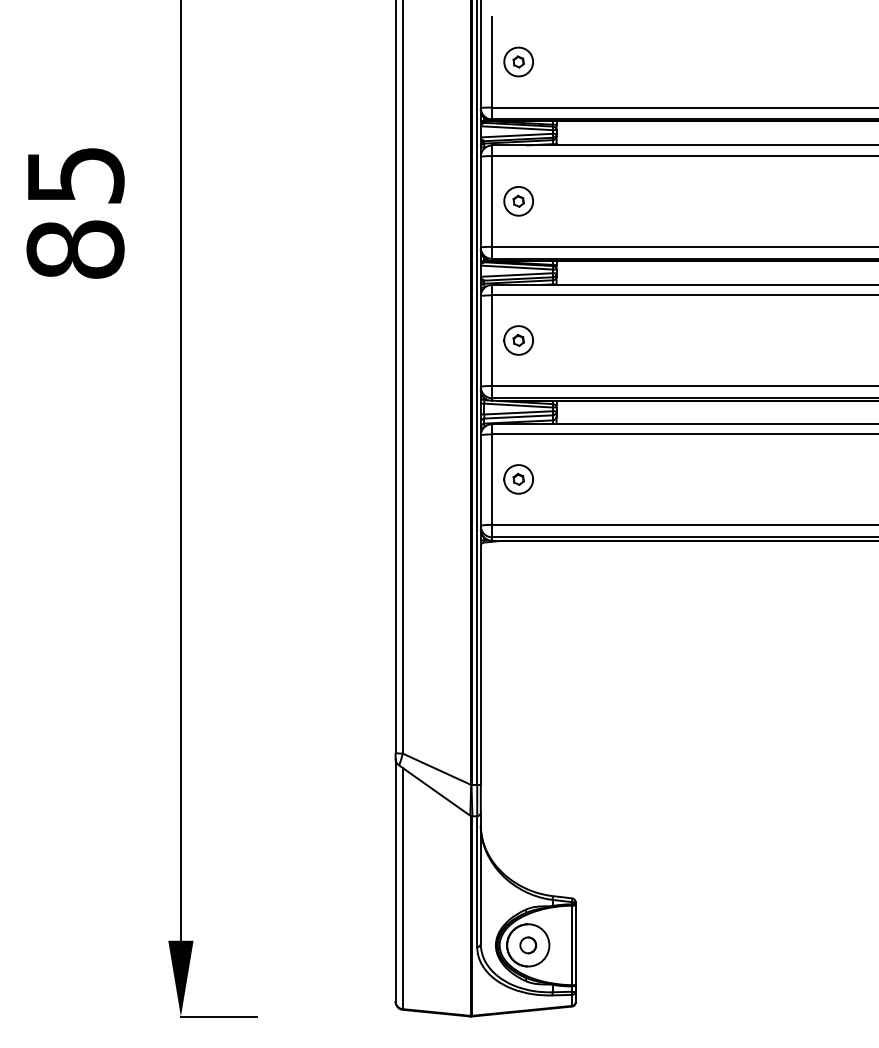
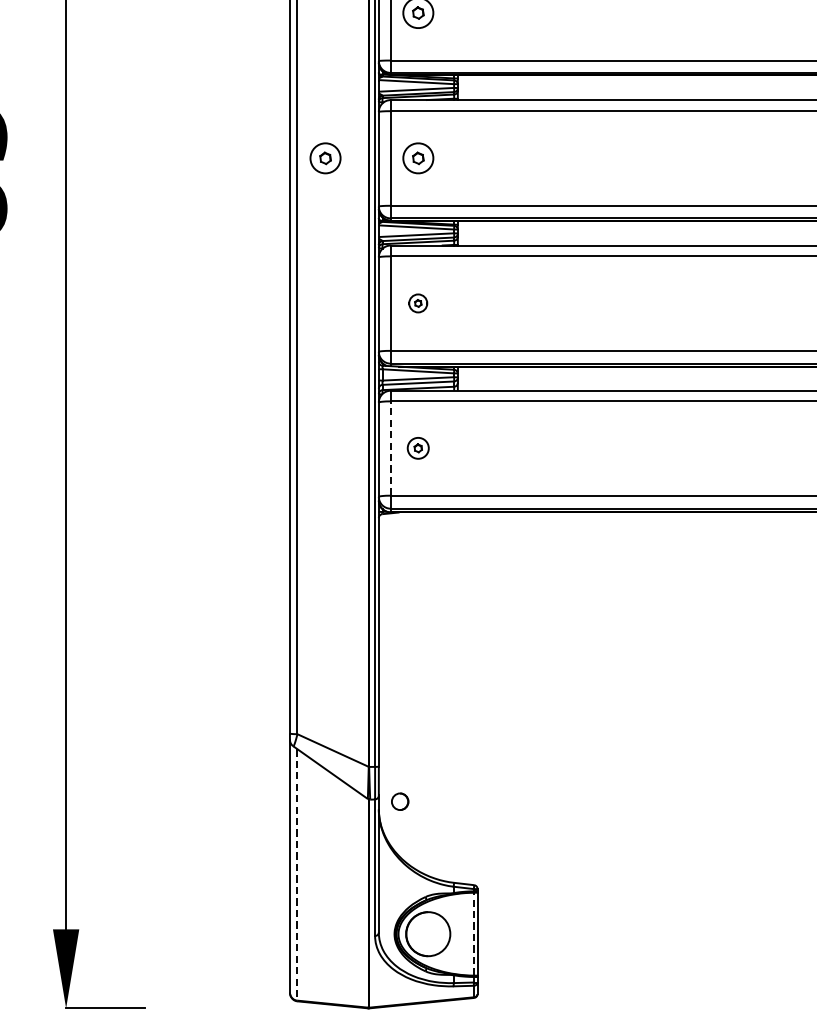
part: (429, 201) -> (325, 158), added
part: (518, 340) -> (418, 303), size x0.6
line: (492, 479) -> (391, 448), solid -> dashed
part: (518, 479) -> (418, 448), size x0.7
line: (402, 888) -> (297, 874), solid -> dashed
part: (528, 945) -> (400, 801), moved
line: (571, 945) -> (473, 934), solid -> dashed

